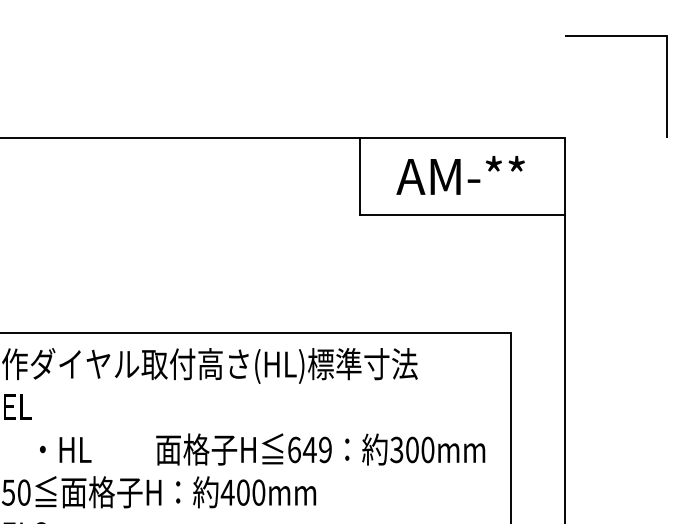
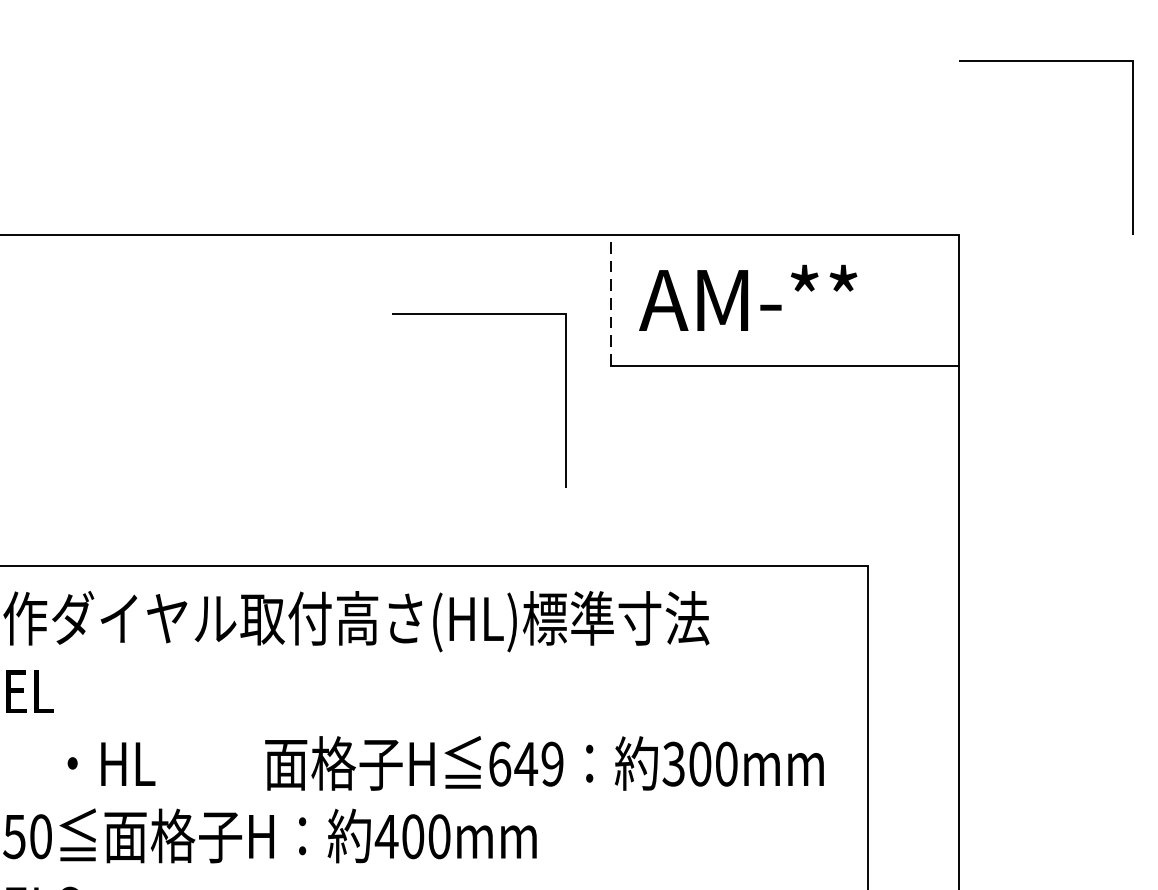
text: (460, 175) -> (747, 298), moved
line: (359, 176) -> (610, 299), solid -> dashed
line: (282, 185) -> (479, 315), added

